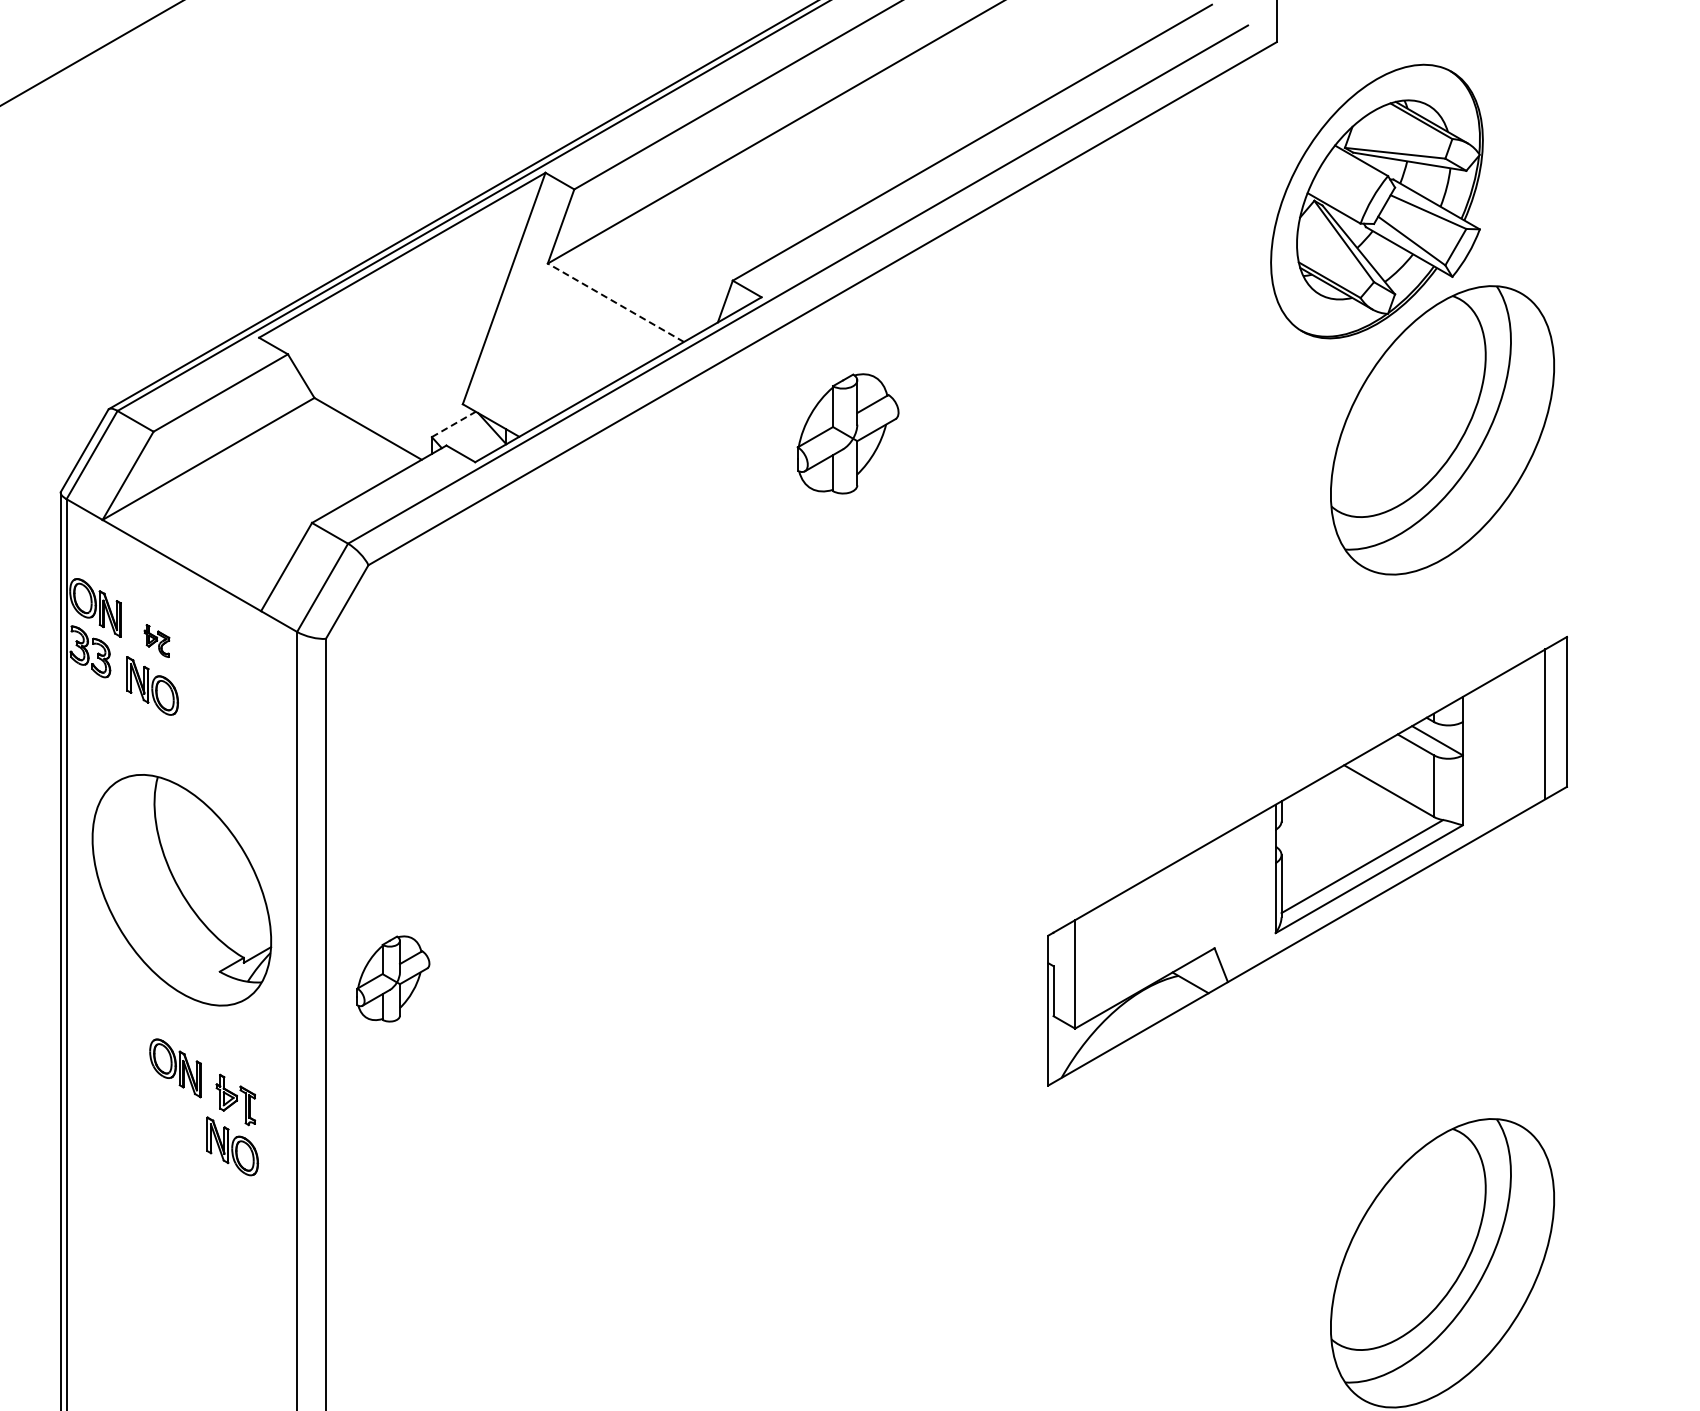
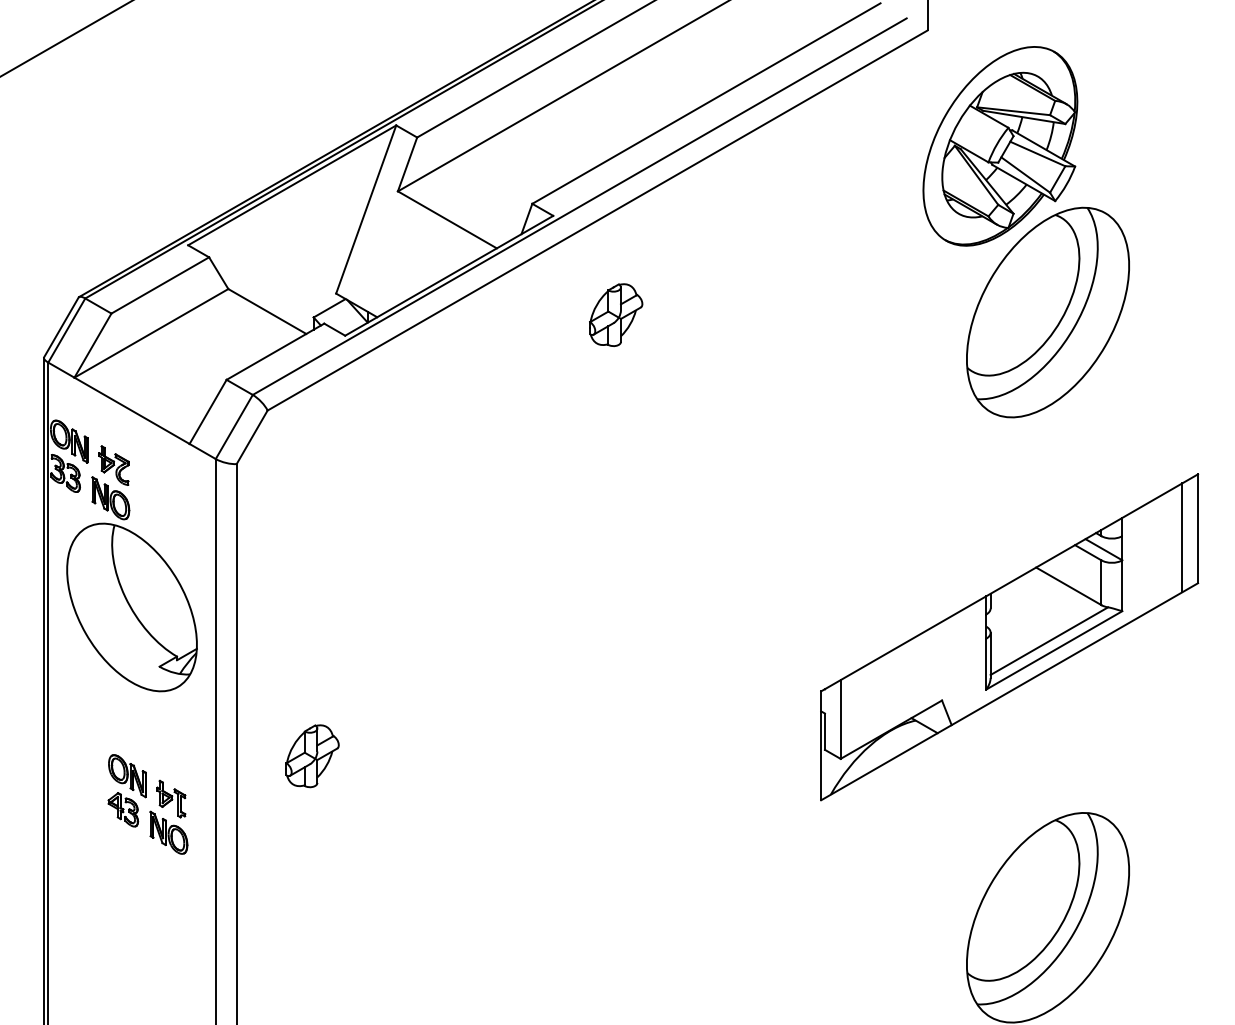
line: (615, 302) -> (447, 219), dashed -> solid
line: (454, 424) -> (330, 308), dashed -> solid
part: (848, 433) -> (616, 314), size x0.71
part: (156, 640) -> (113, 465), size x1.67
part: (1307, 860) -> (1009, 636), moved
part: (181, 890) -> (131, 607), moved
part: (393, 978) -> (312, 755), moved
part: (169, 1114) -> (123, 809), added

